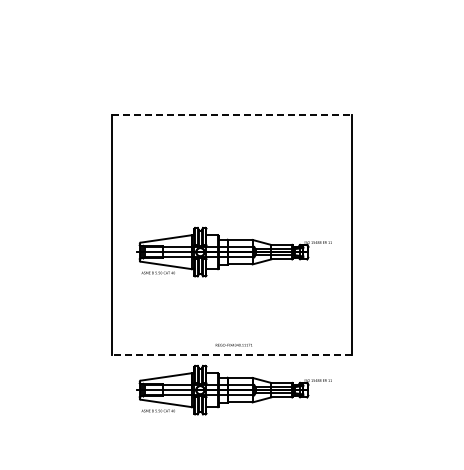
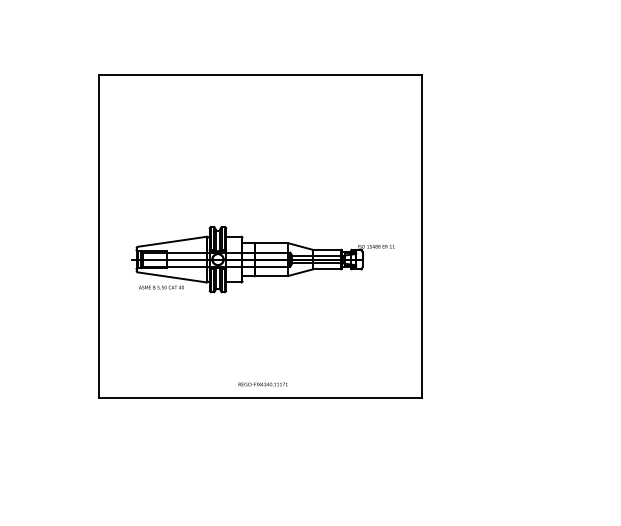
line: (232, 114) -> (261, 74), dashed -> solid
line: (231, 355) -> (259, 398), dashed -> solid
part: (233, 389) -> (262, 443), removed

